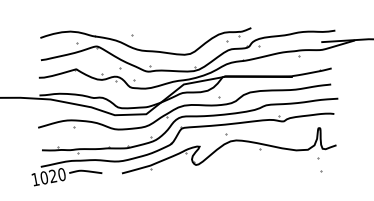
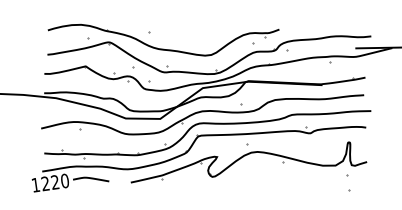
text: (44, 177) -> (45, 183), 1020 -> 1220

